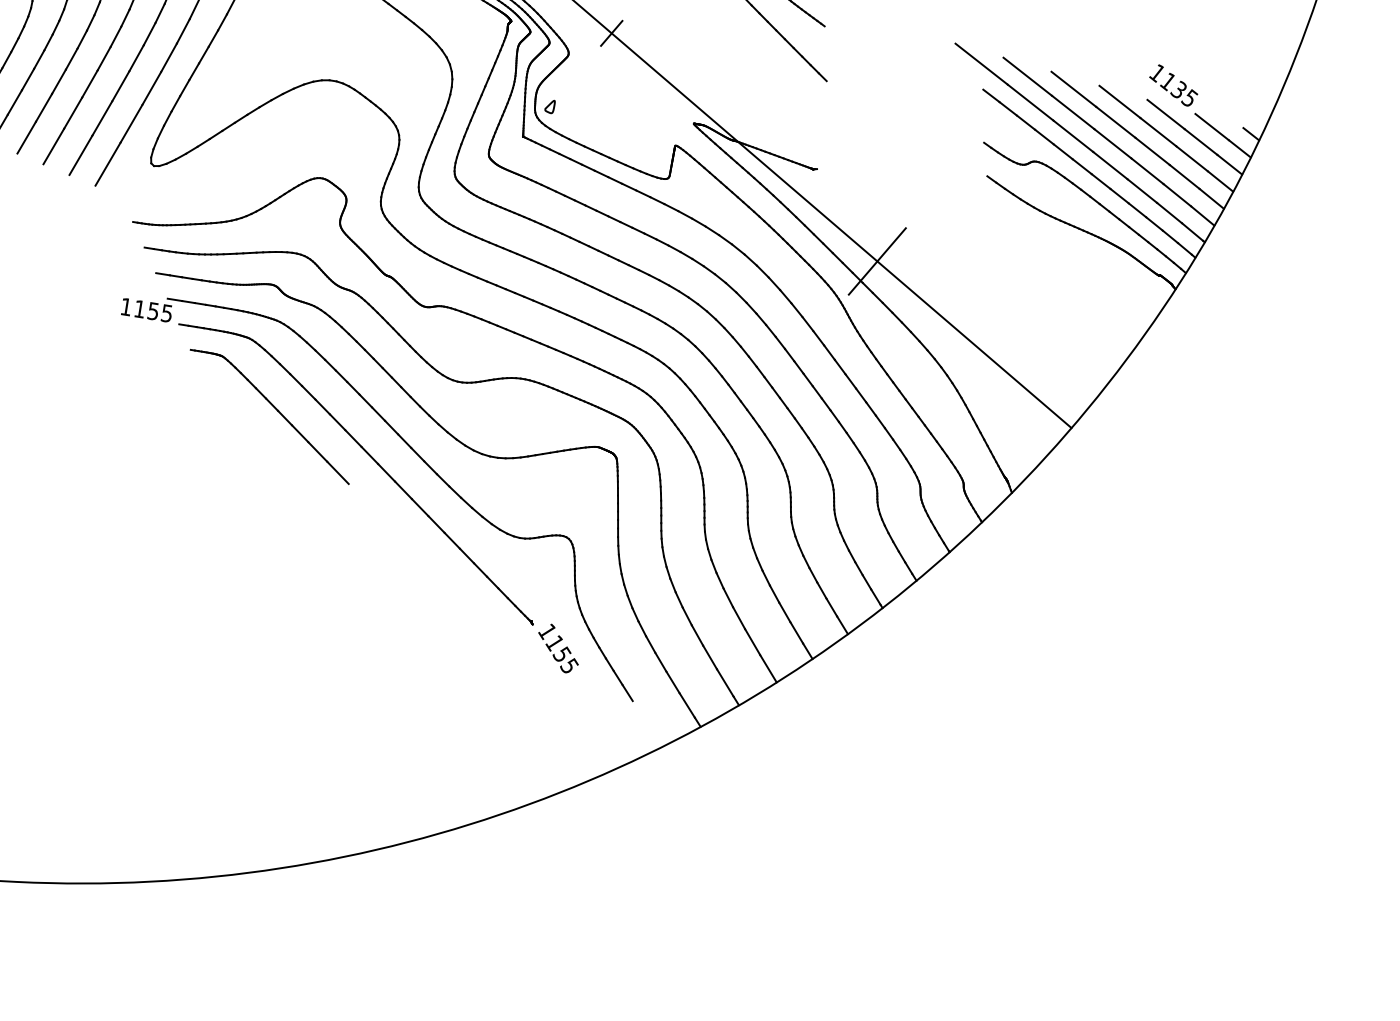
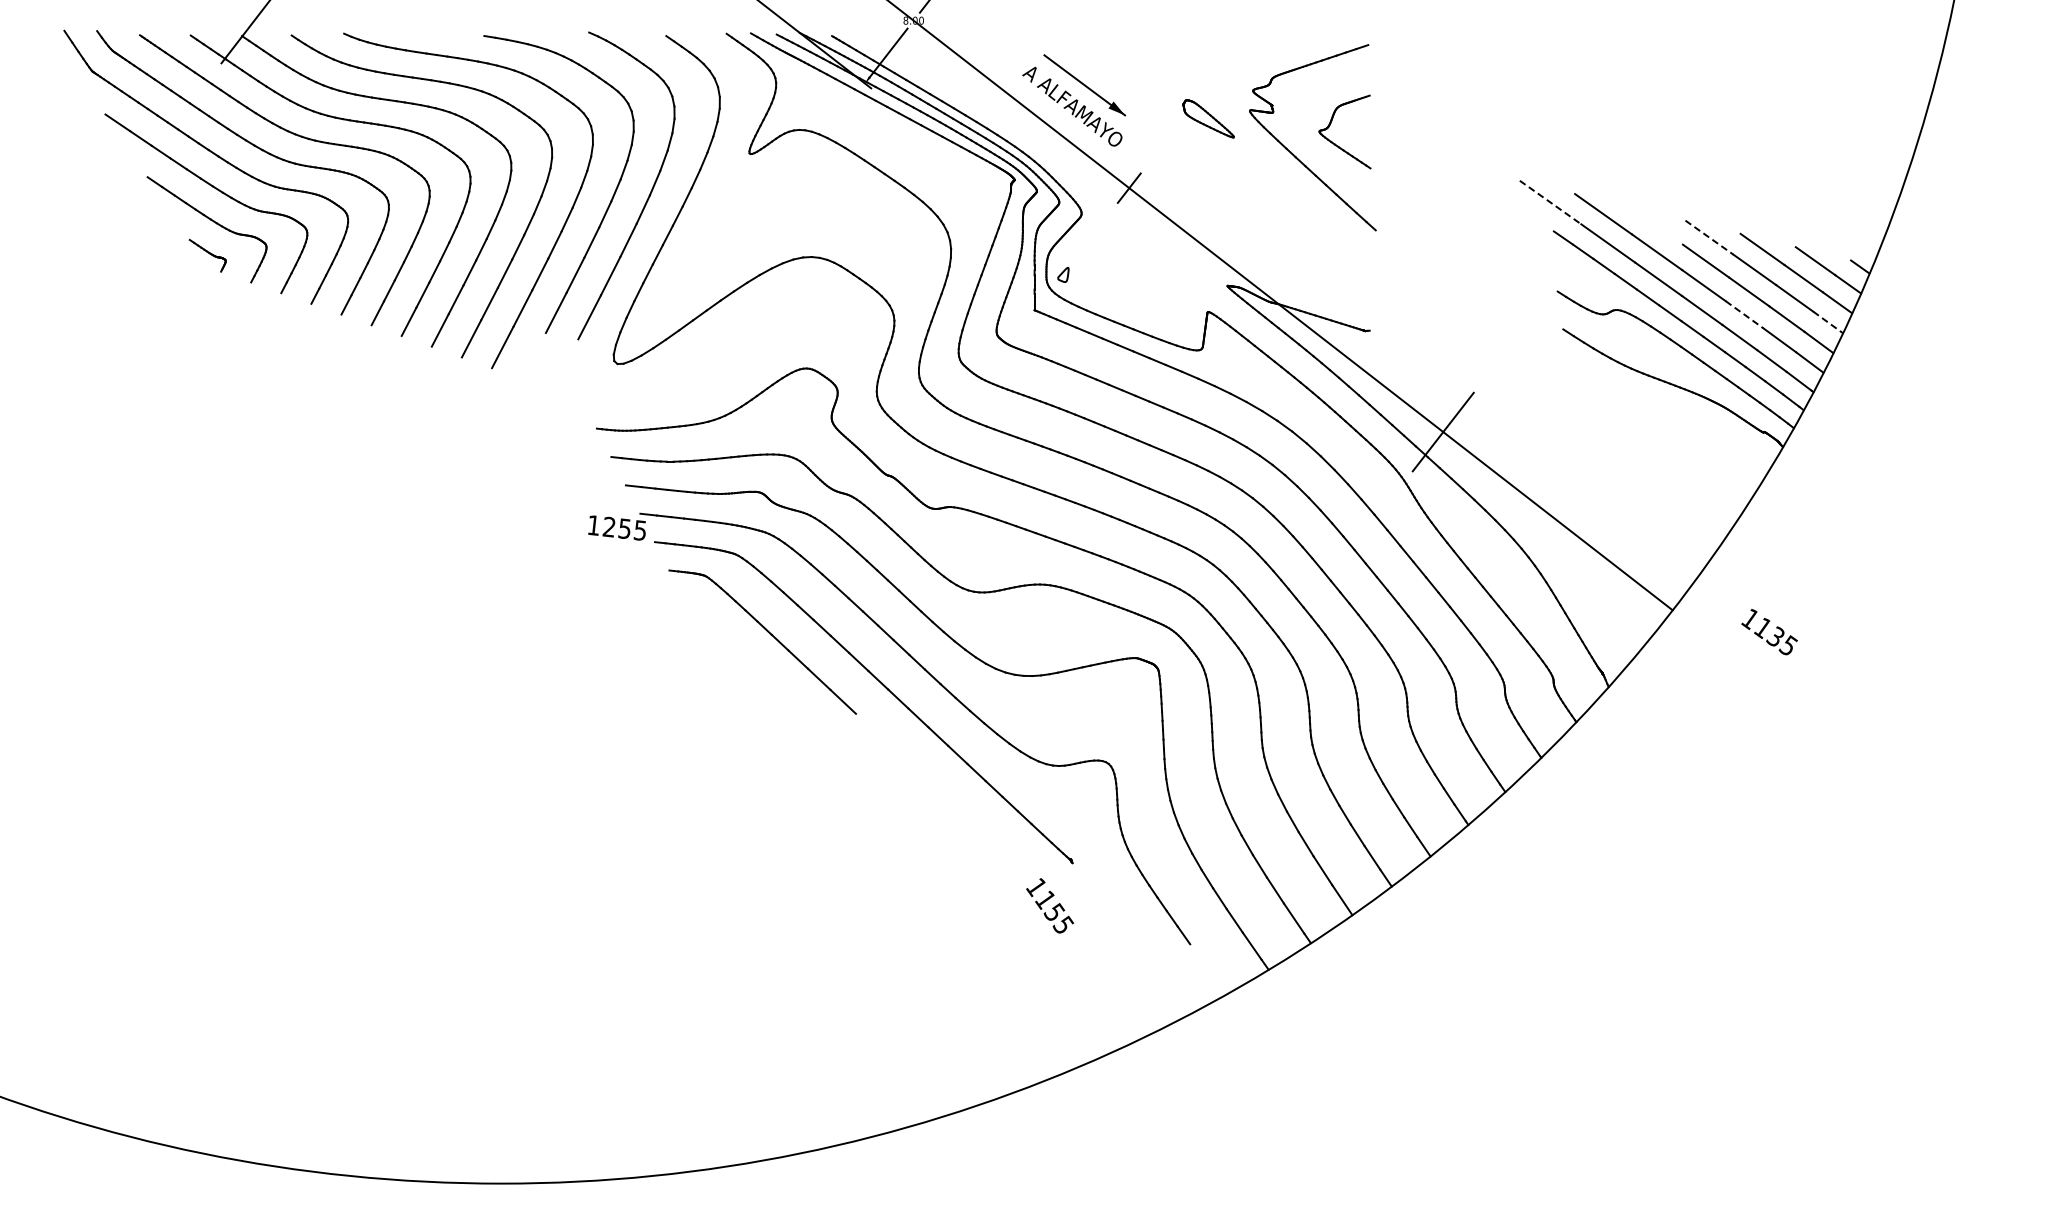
line: (981, 64) -> (1550, 202), solid -> dashed
text: (1173, 85) -> (1769, 632), moved
line: (1073, 88) -> (1656, 225), removed
line: (1119, 101) -> (1709, 237), solid -> dashed
line: (80, 154) -> (533, 355), removed
line: (108, 164) -> (565, 364), removed
line: (1148, 171) -> (1745, 315), solid -> dashed
line: (1220, 181) -> (1828, 322), solid -> dashed
text: (139, 308) -> (608, 526), 1155 -> 1255
text: (558, 648) -> (1050, 905), moved

